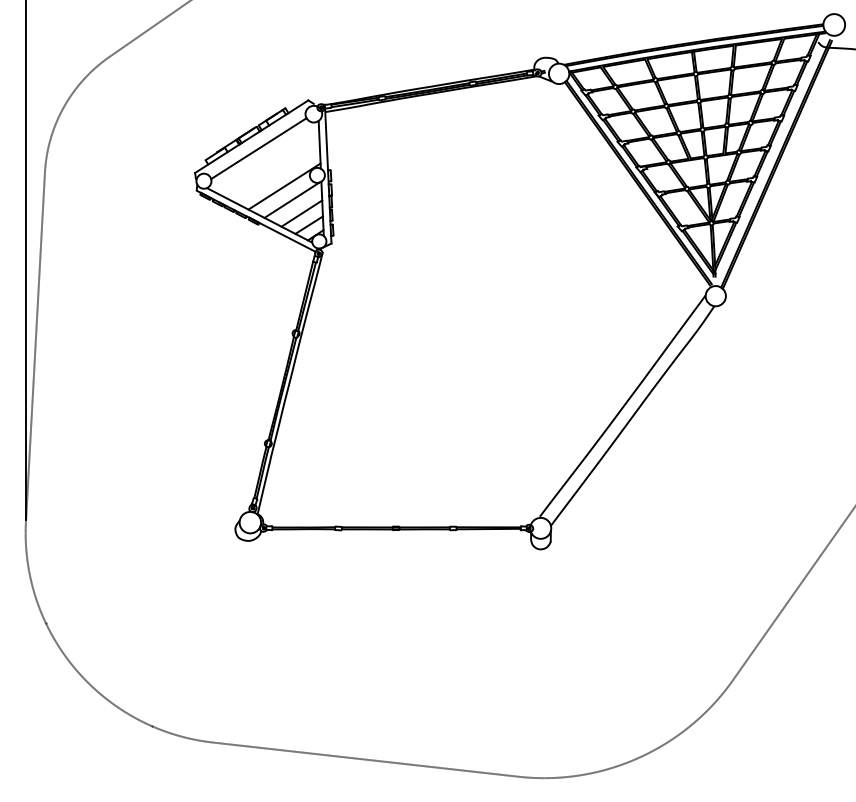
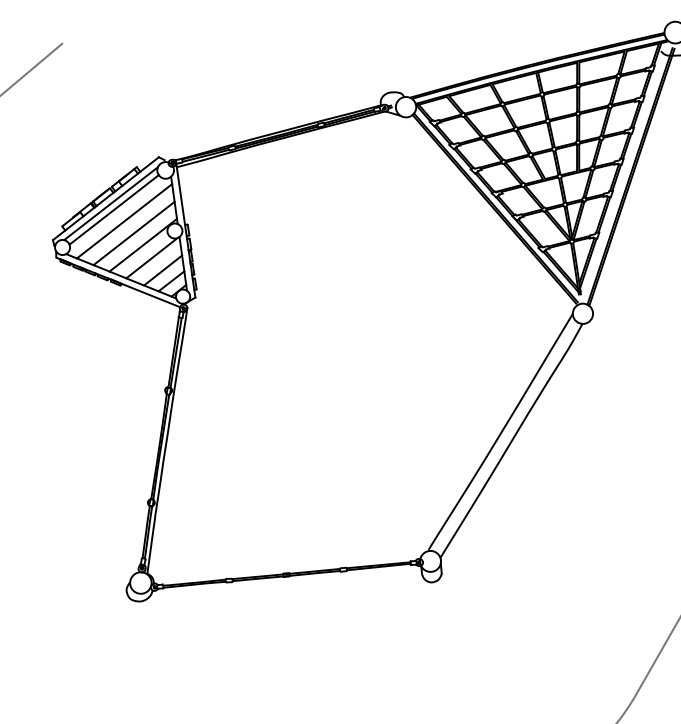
line: (255, 142) -> (110, 204), added
line: (268, 160) -> (124, 220), added
line: (276, 173) -> (134, 232), added

